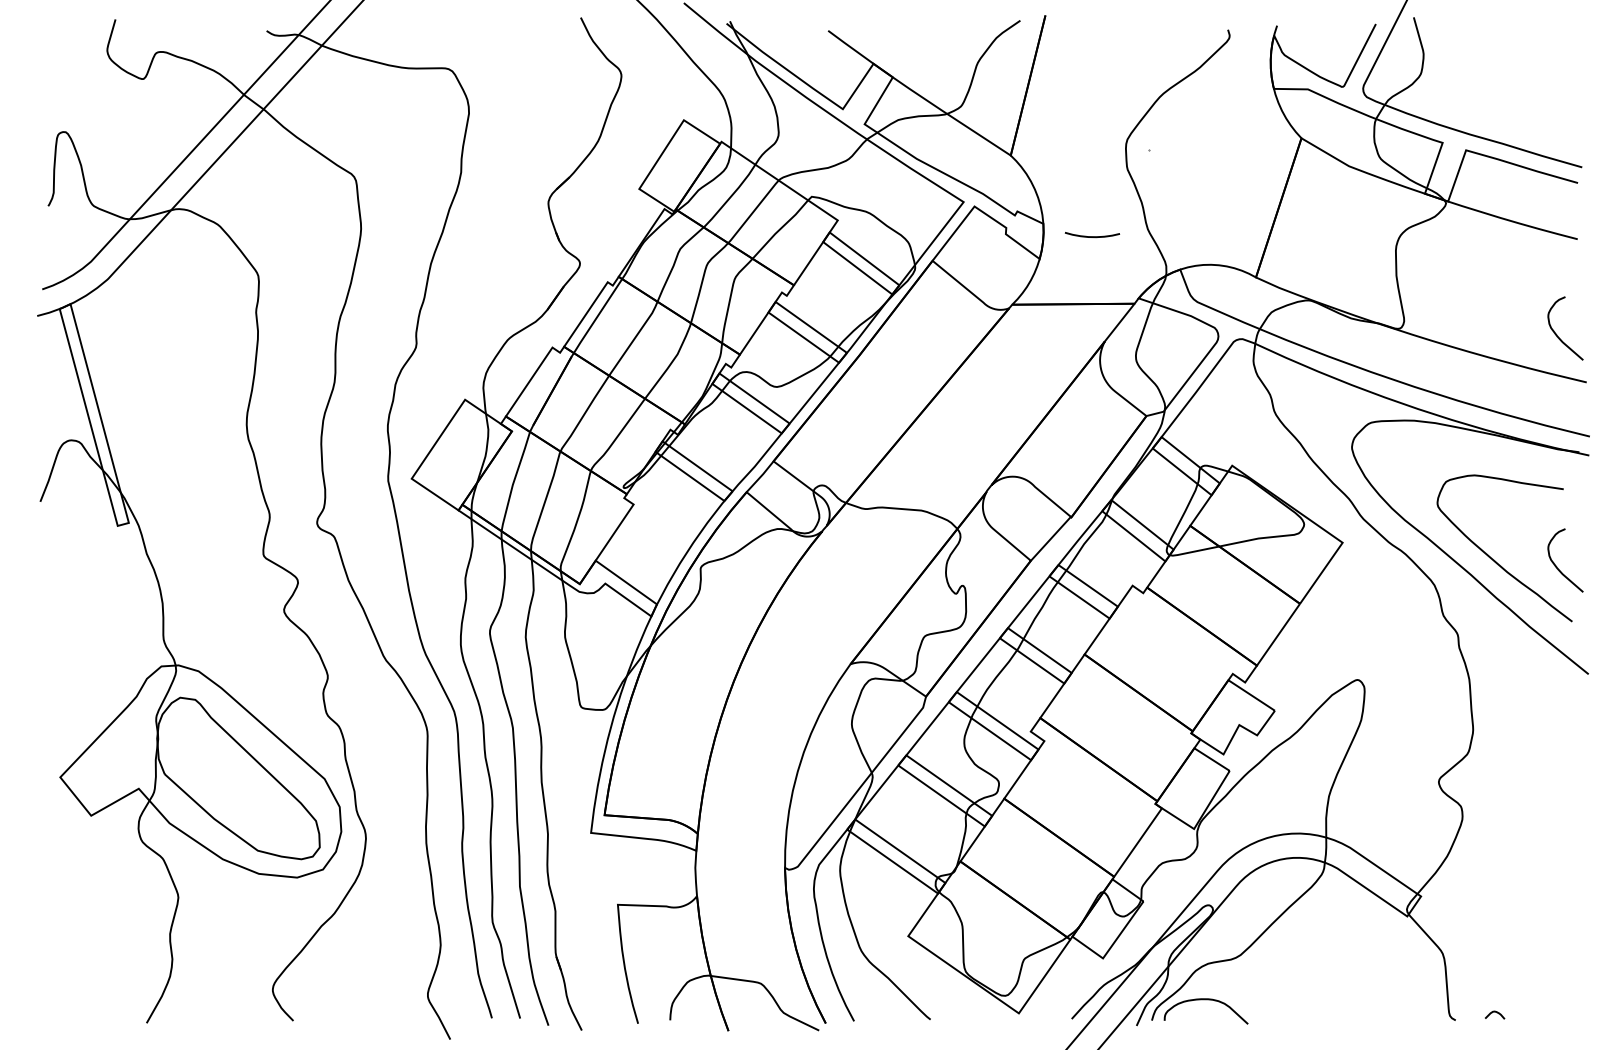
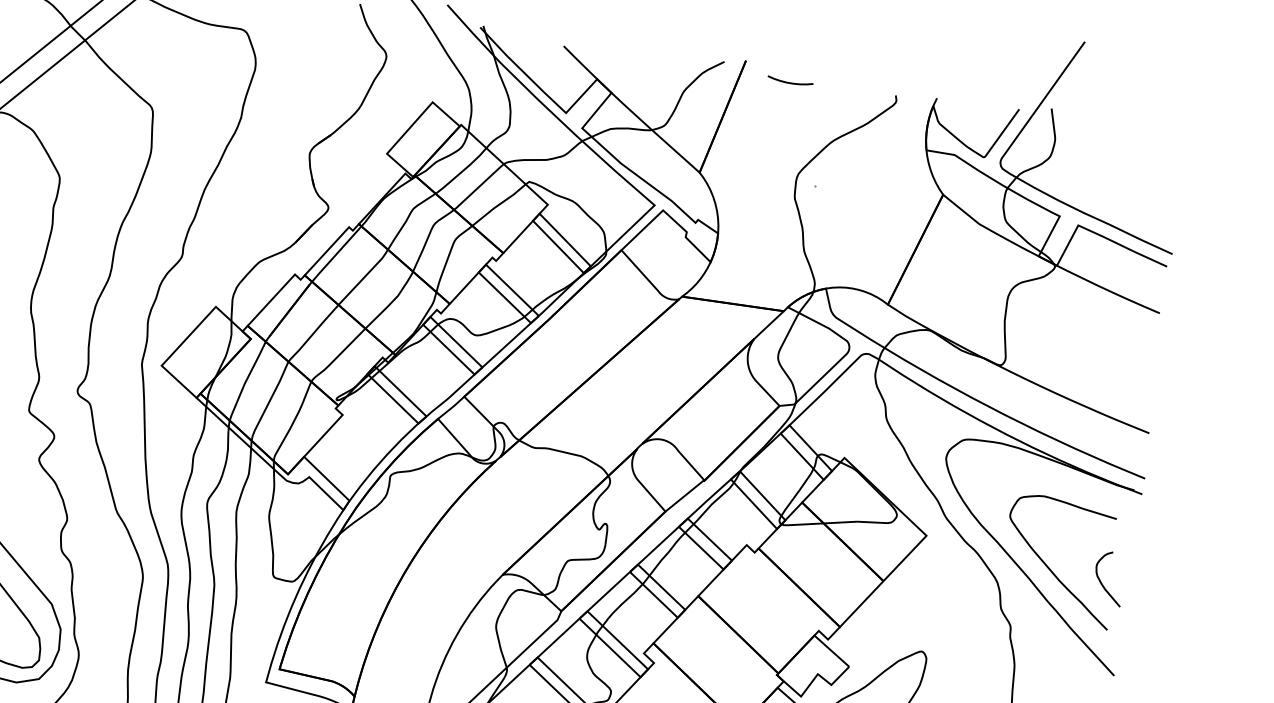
curve: (1092, 236) -> (790, 82), moved
curve: (1557, 334) -> (1131, 389), removed

